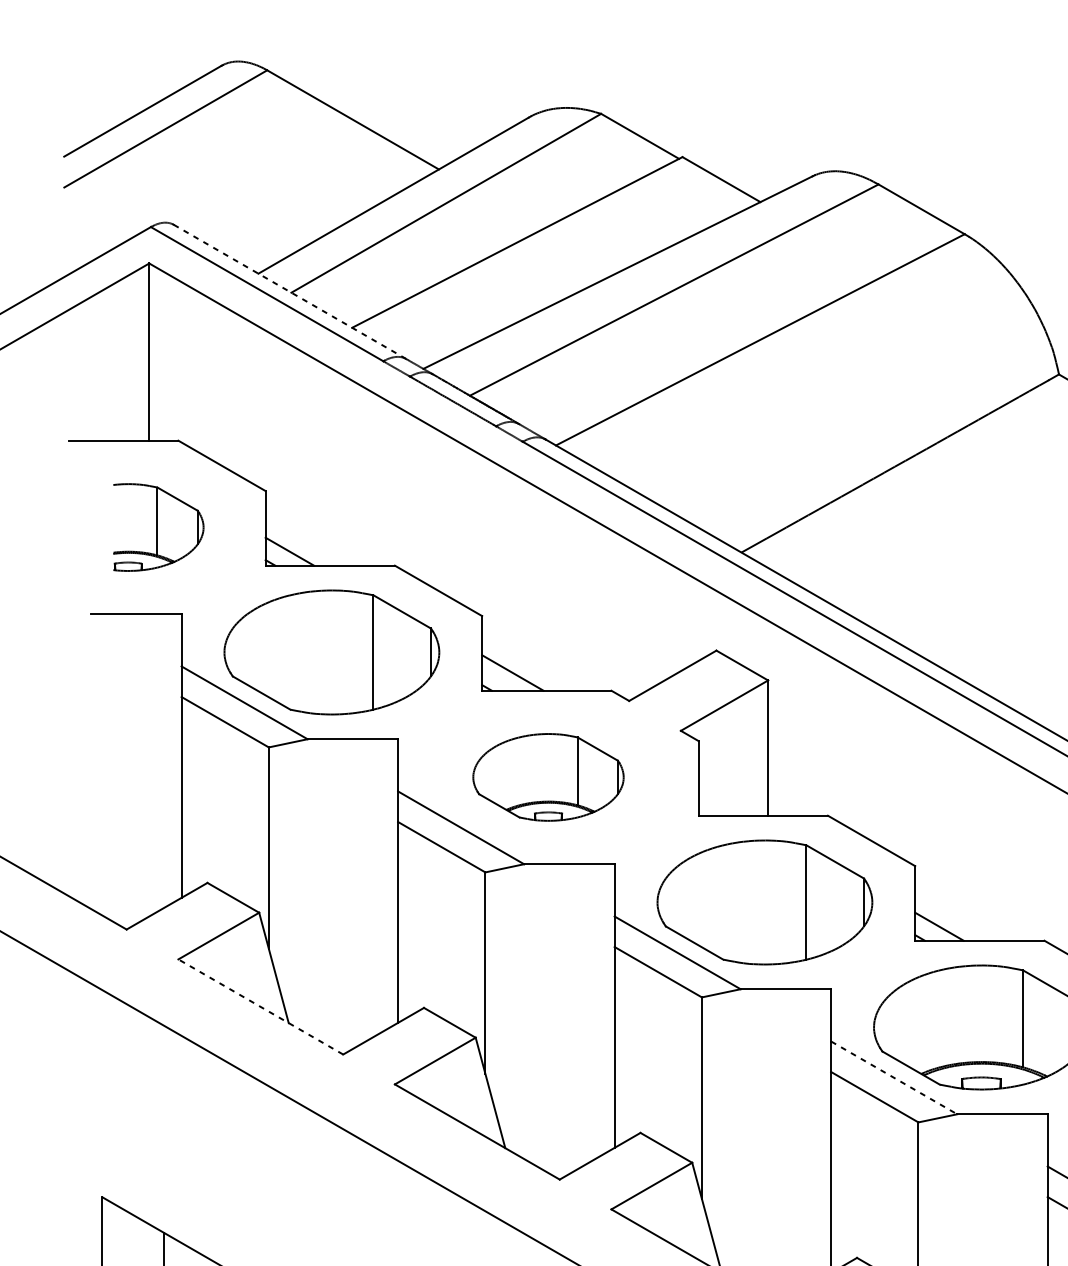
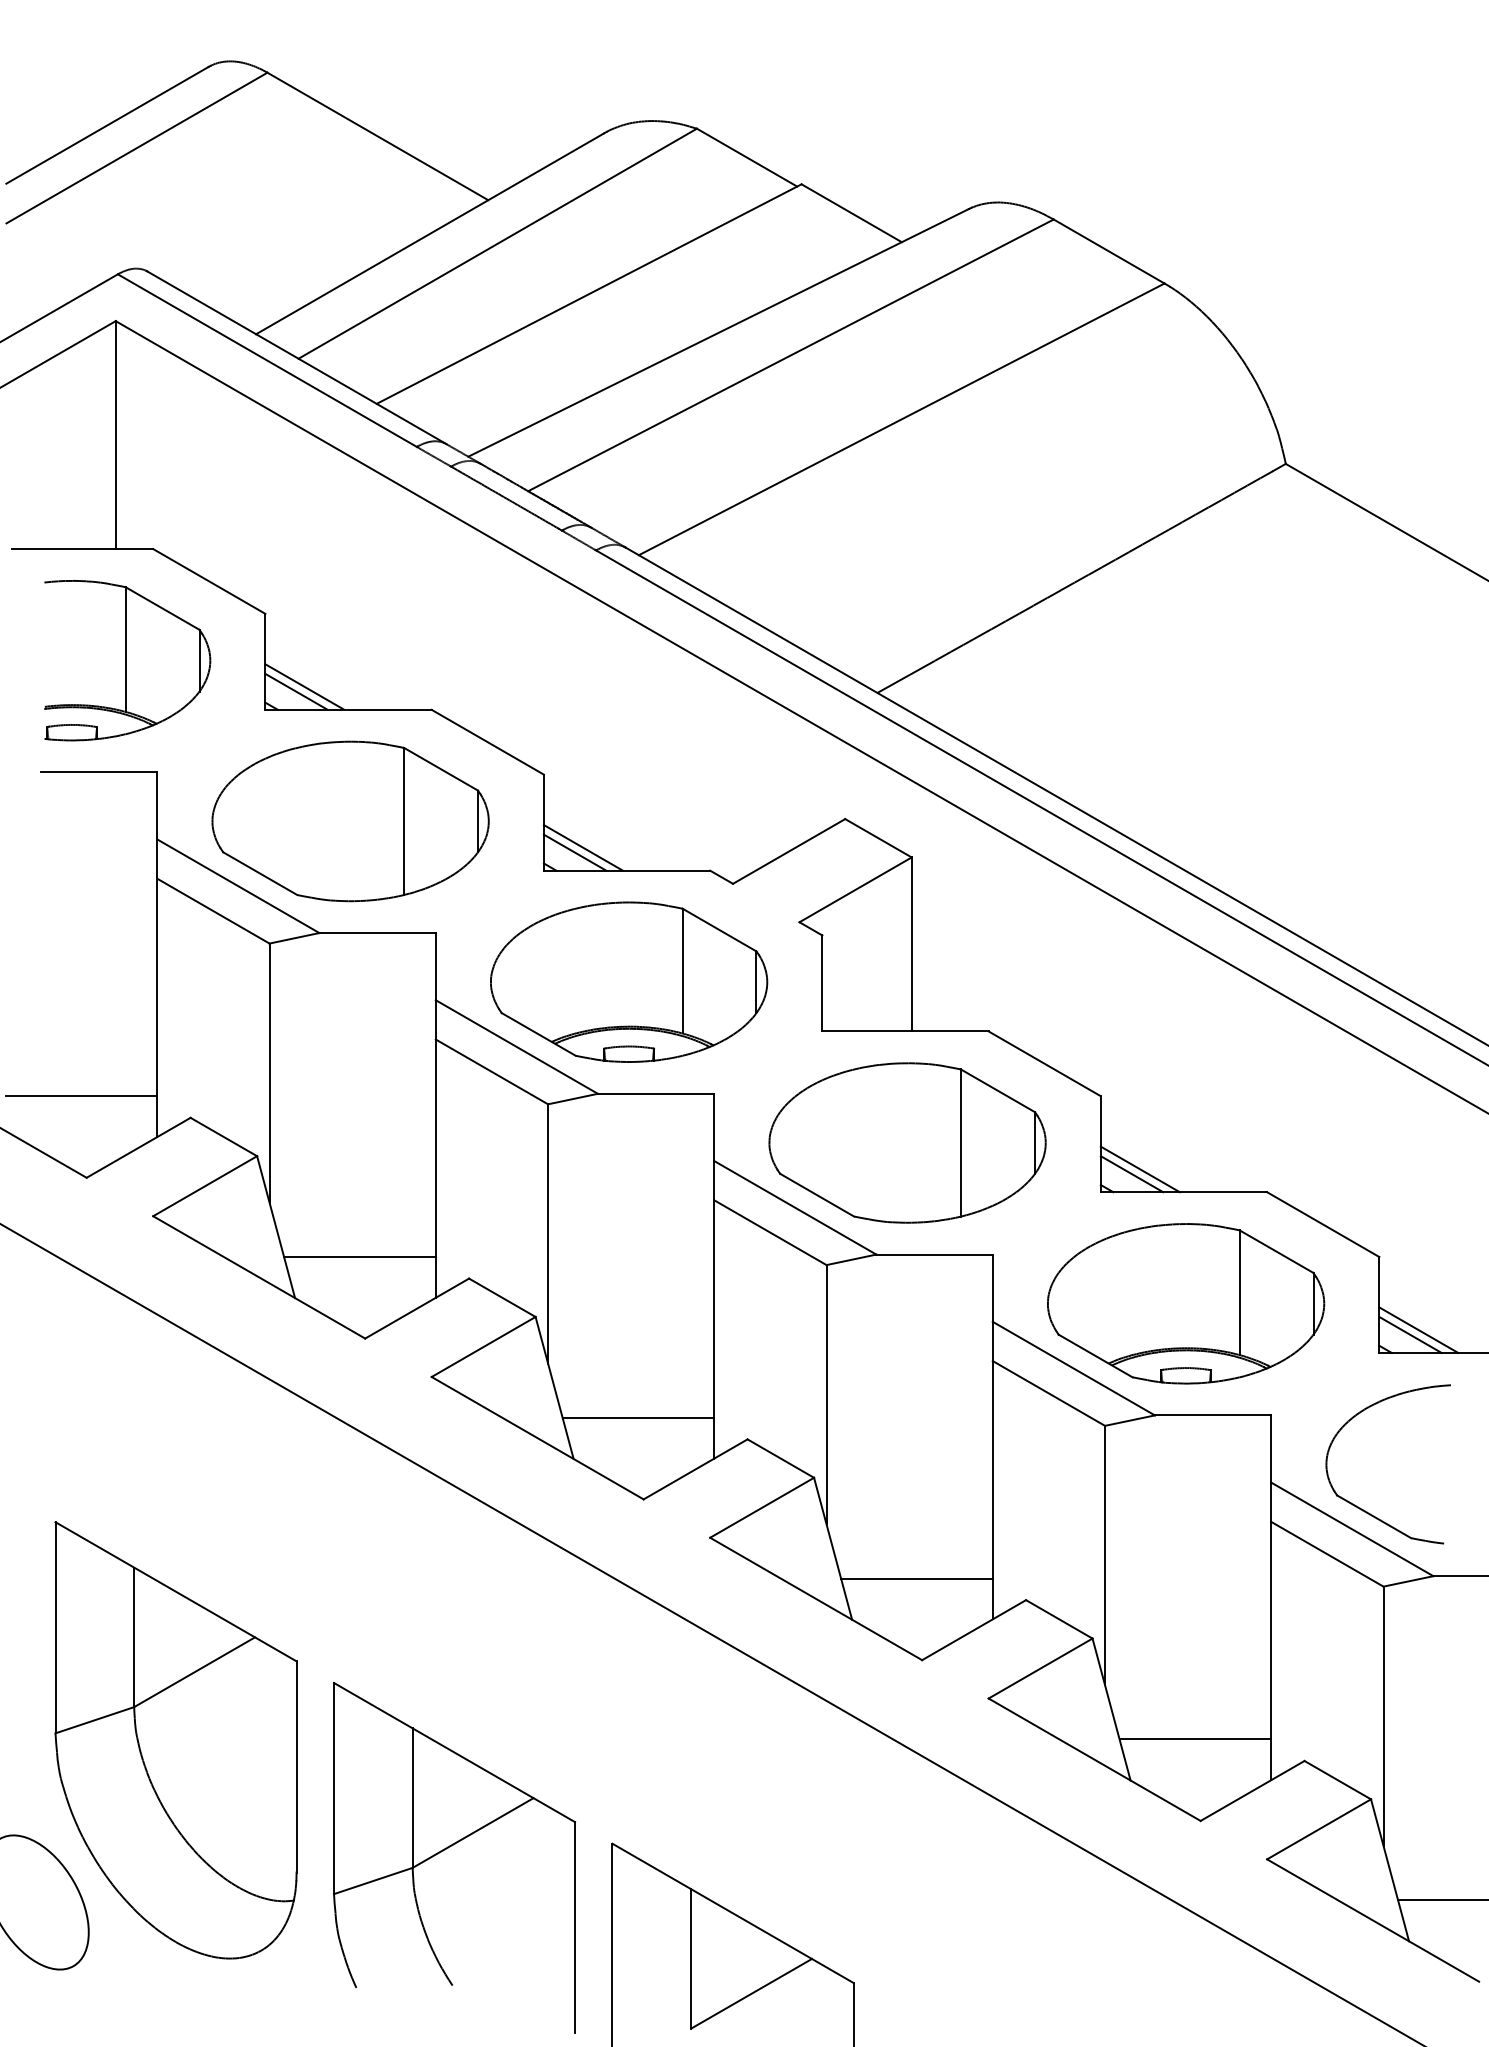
line: (289, 291) -> (296, 357), dashed -> solid
part: (158, 527) -> (127, 660), size x1.43
line: (296, 547) -> (304, 686), added
line: (505, 676) -> (574, 852), added
part: (548, 776) -> (629, 981), size x1.43
line: (122, 866) -> (81, 1096), added
line: (945, 923) -> (1139, 1169), added
line: (338, 991) -> (359, 1257), added
line: (260, 1007) -> (258, 1277), dashed -> solid
line: (893, 1077) -> (1073, 1368), dashed -> solid
line: (555, 1115) -> (638, 1417), added
line: (771, 1241) -> (916, 1578), added

